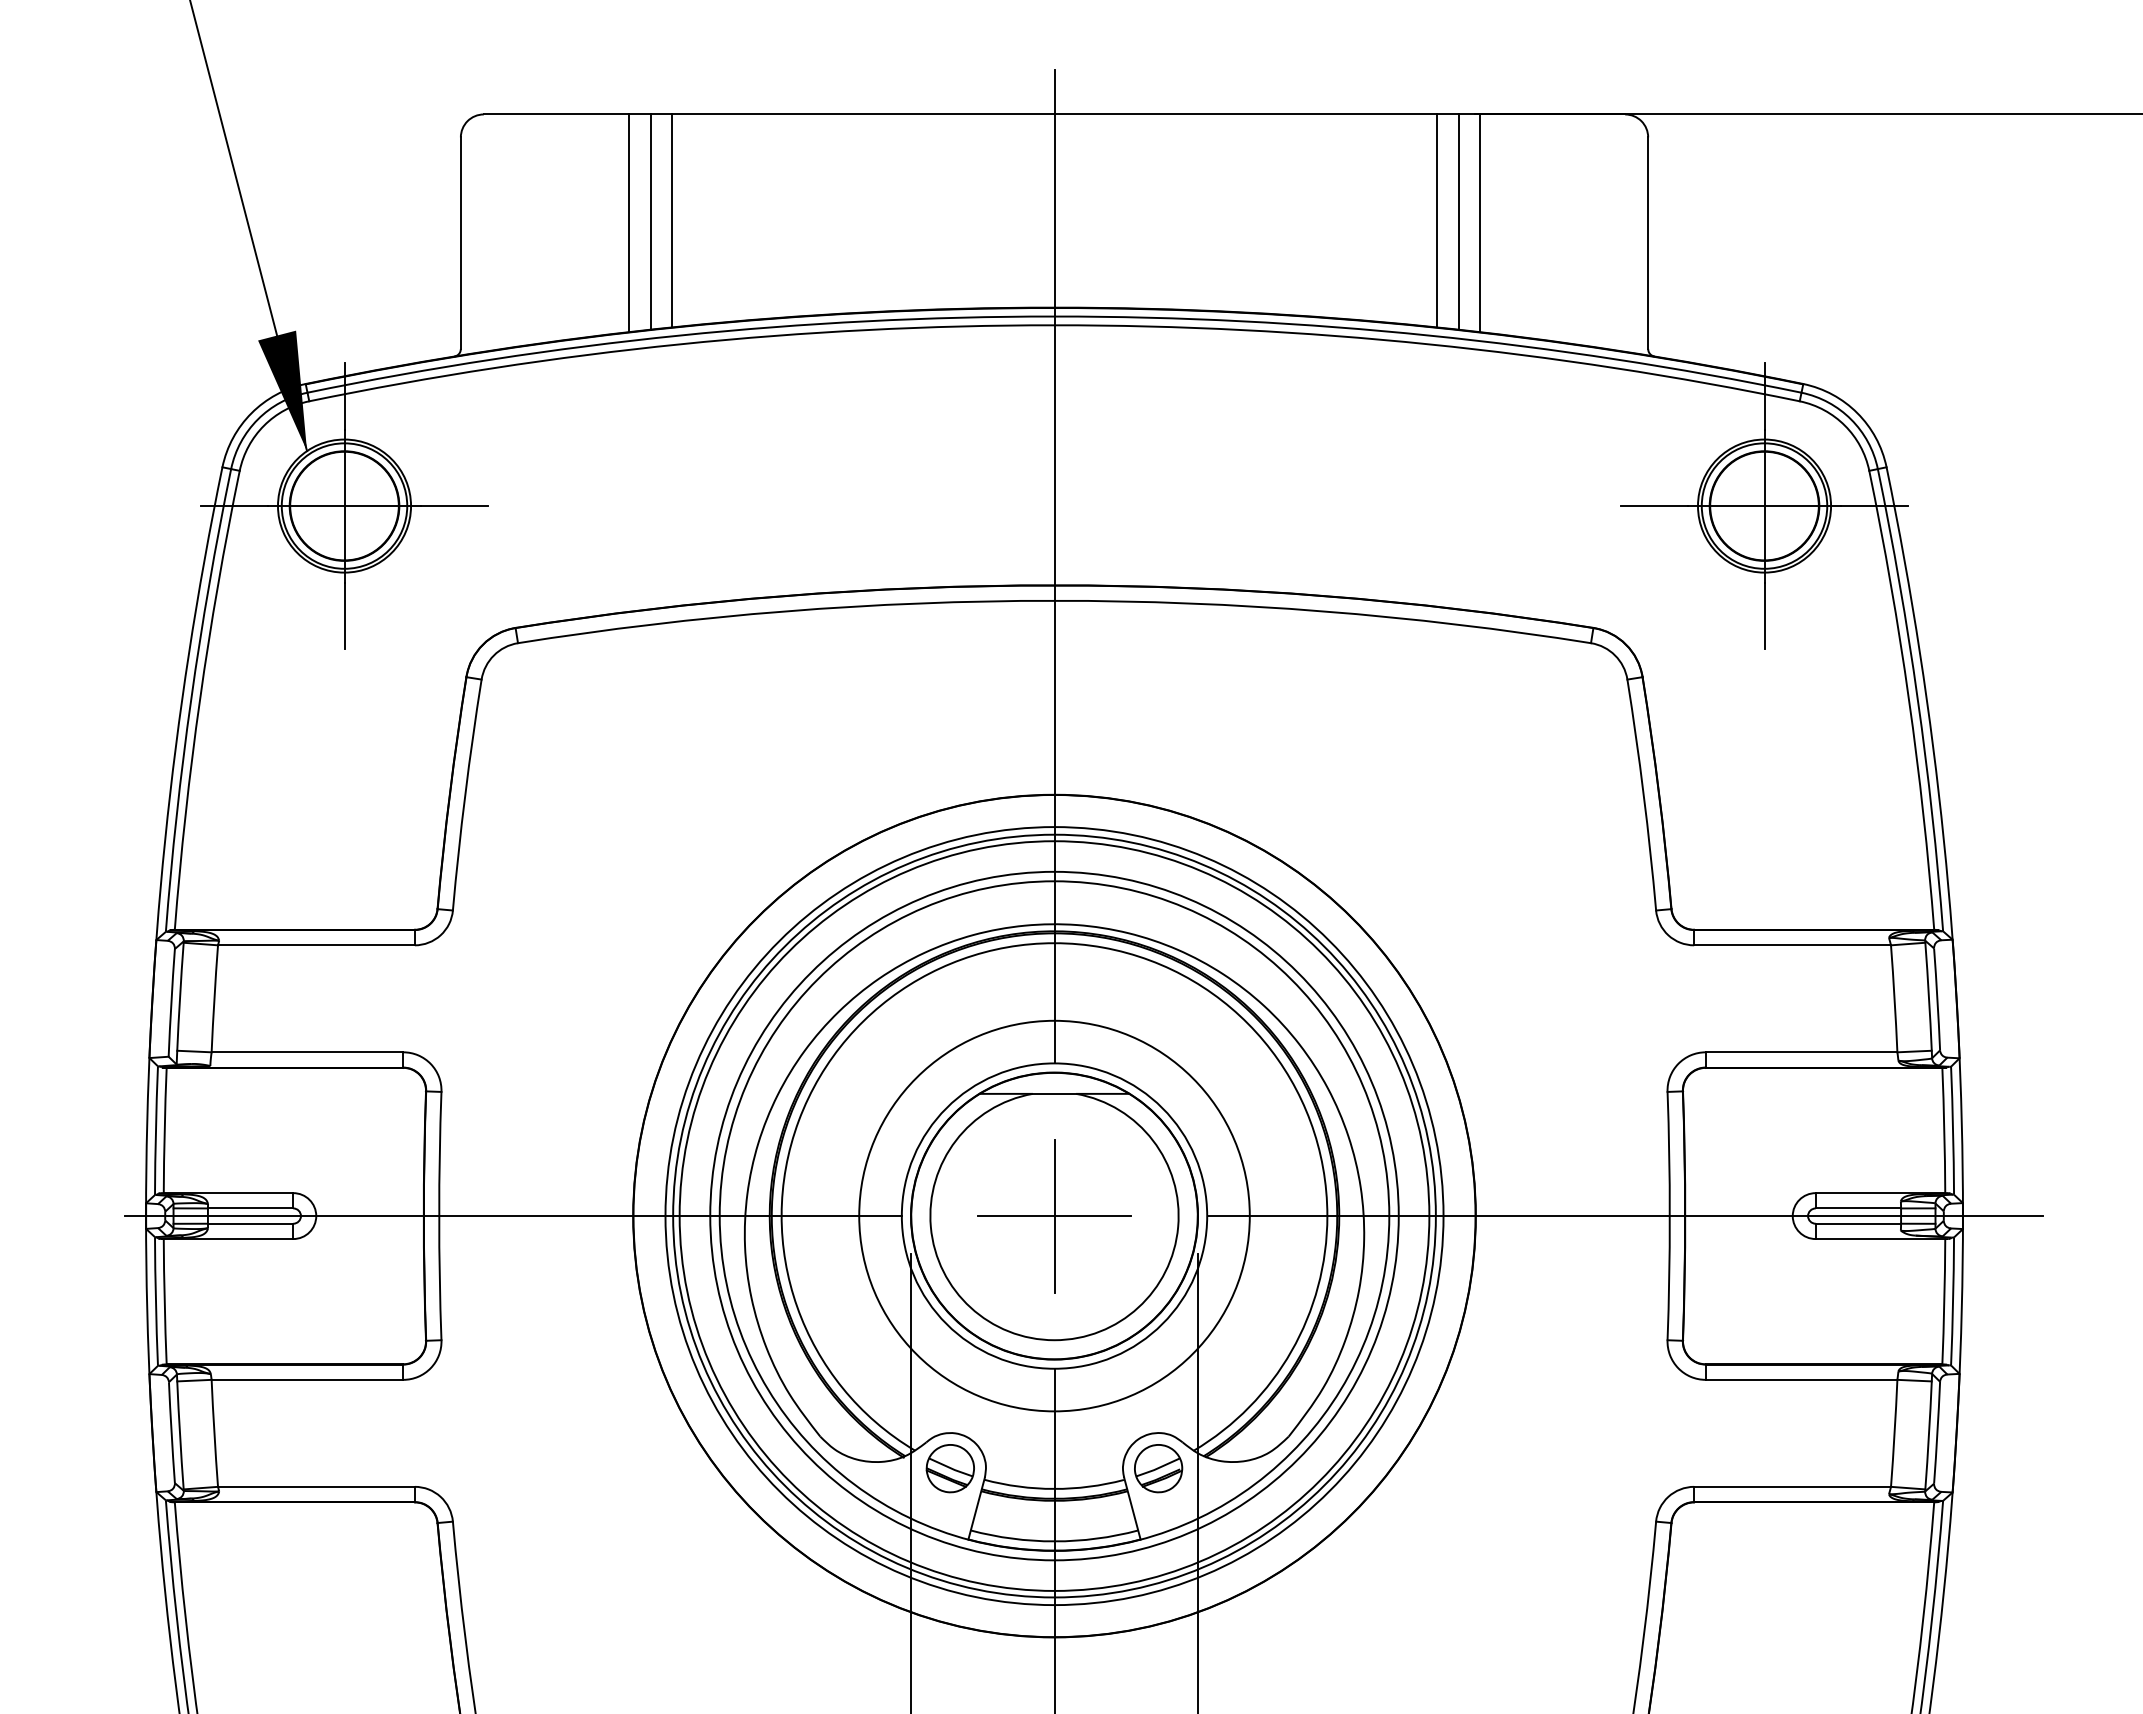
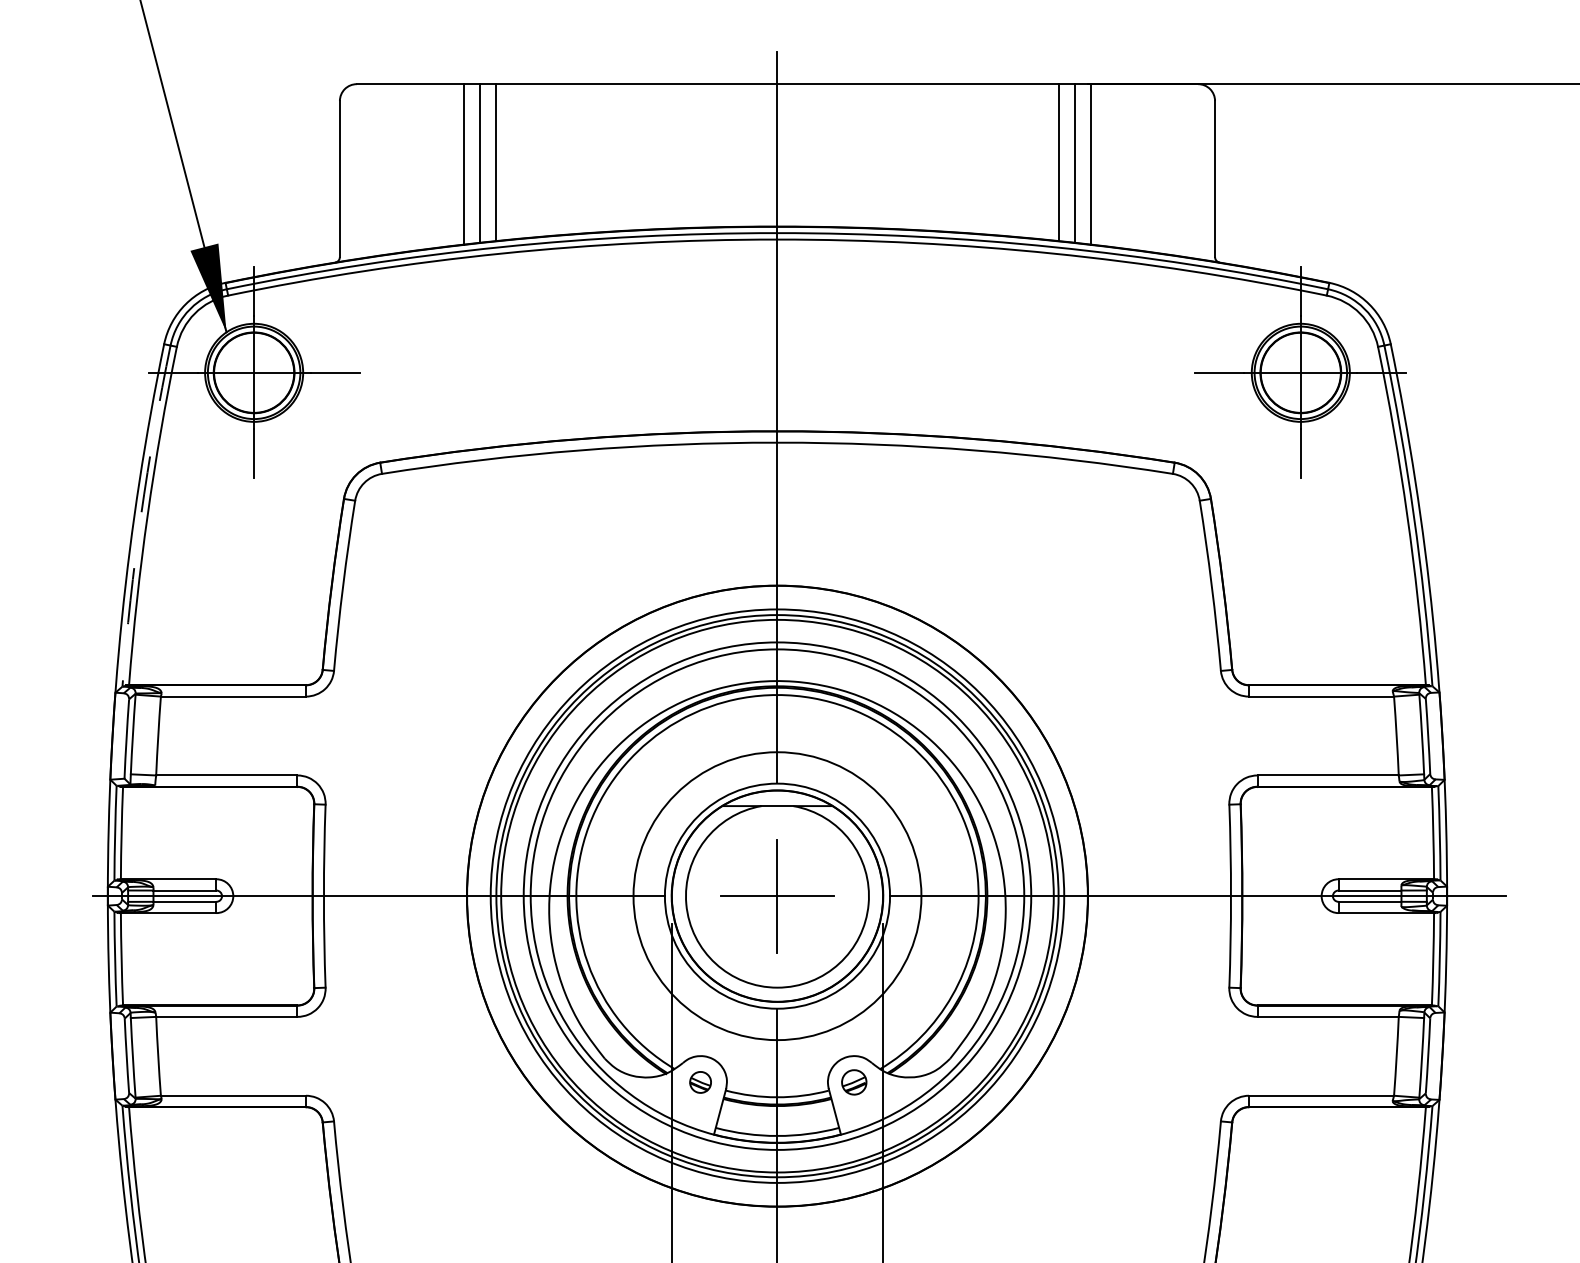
arc: (191, 699) -> (141, 515), solid -> dashed
part: (949, 1468) -> (700, 1082), size x0.6
part: (1158, 1468) -> (854, 1082), size x0.7

